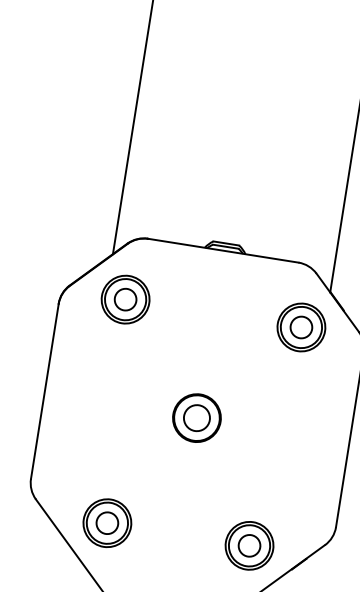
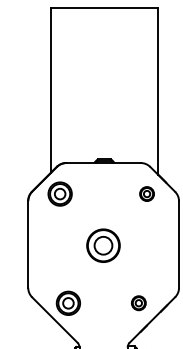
part: (300, 326) -> (146, 193), size x0.6
part: (196, 417) -> (103, 245), size x1.4
part: (249, 543) -> (138, 302), size x0.6

